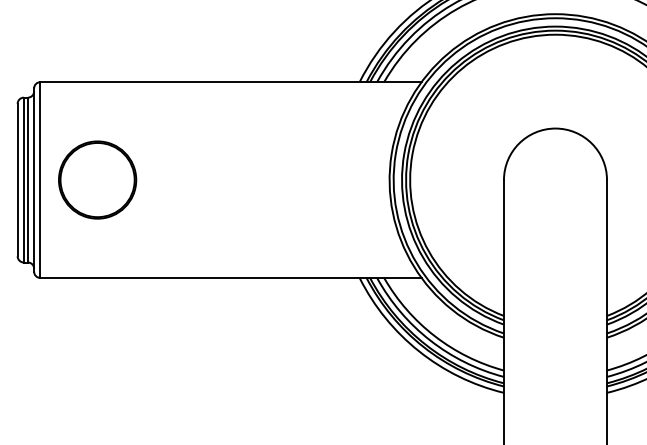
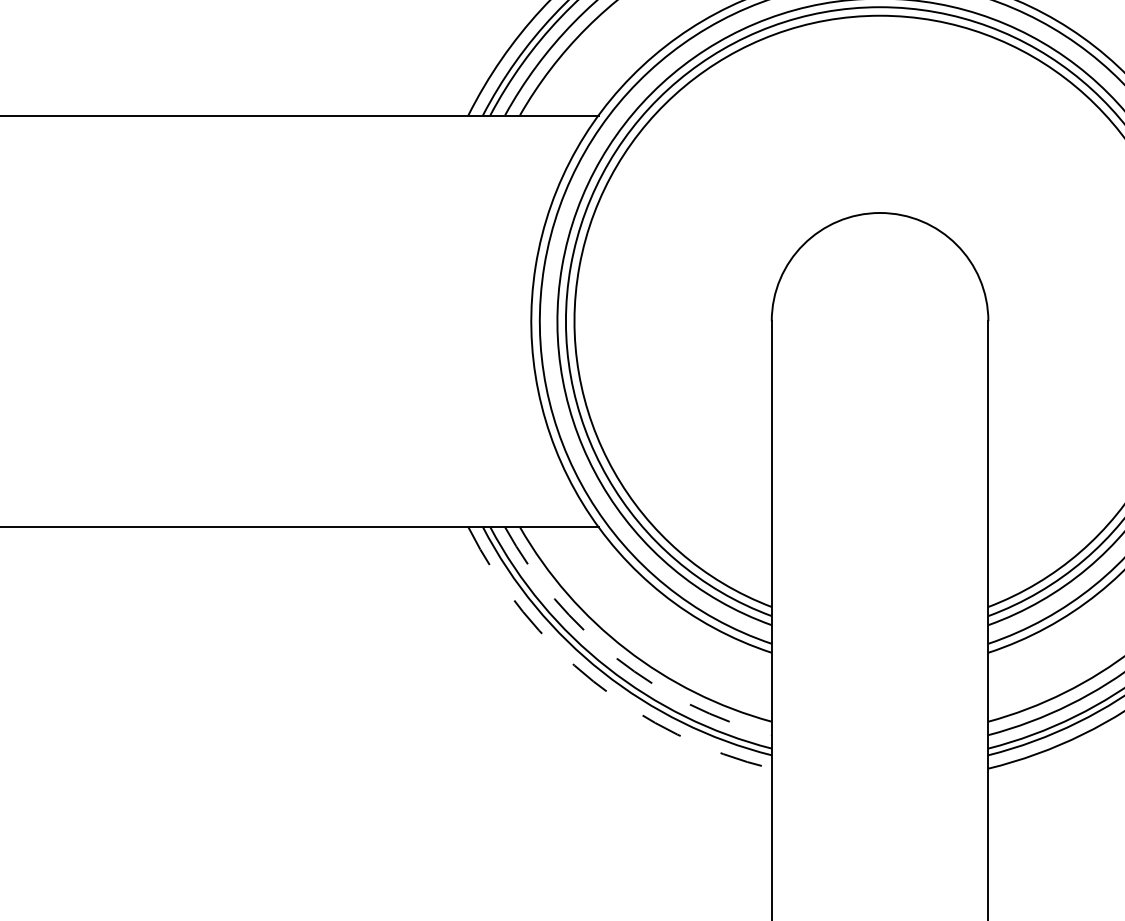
arc: (430, 340) -> (617, 658), solid -> dashed
arc: (419, 351) -> (594, 681), solid -> dashed

